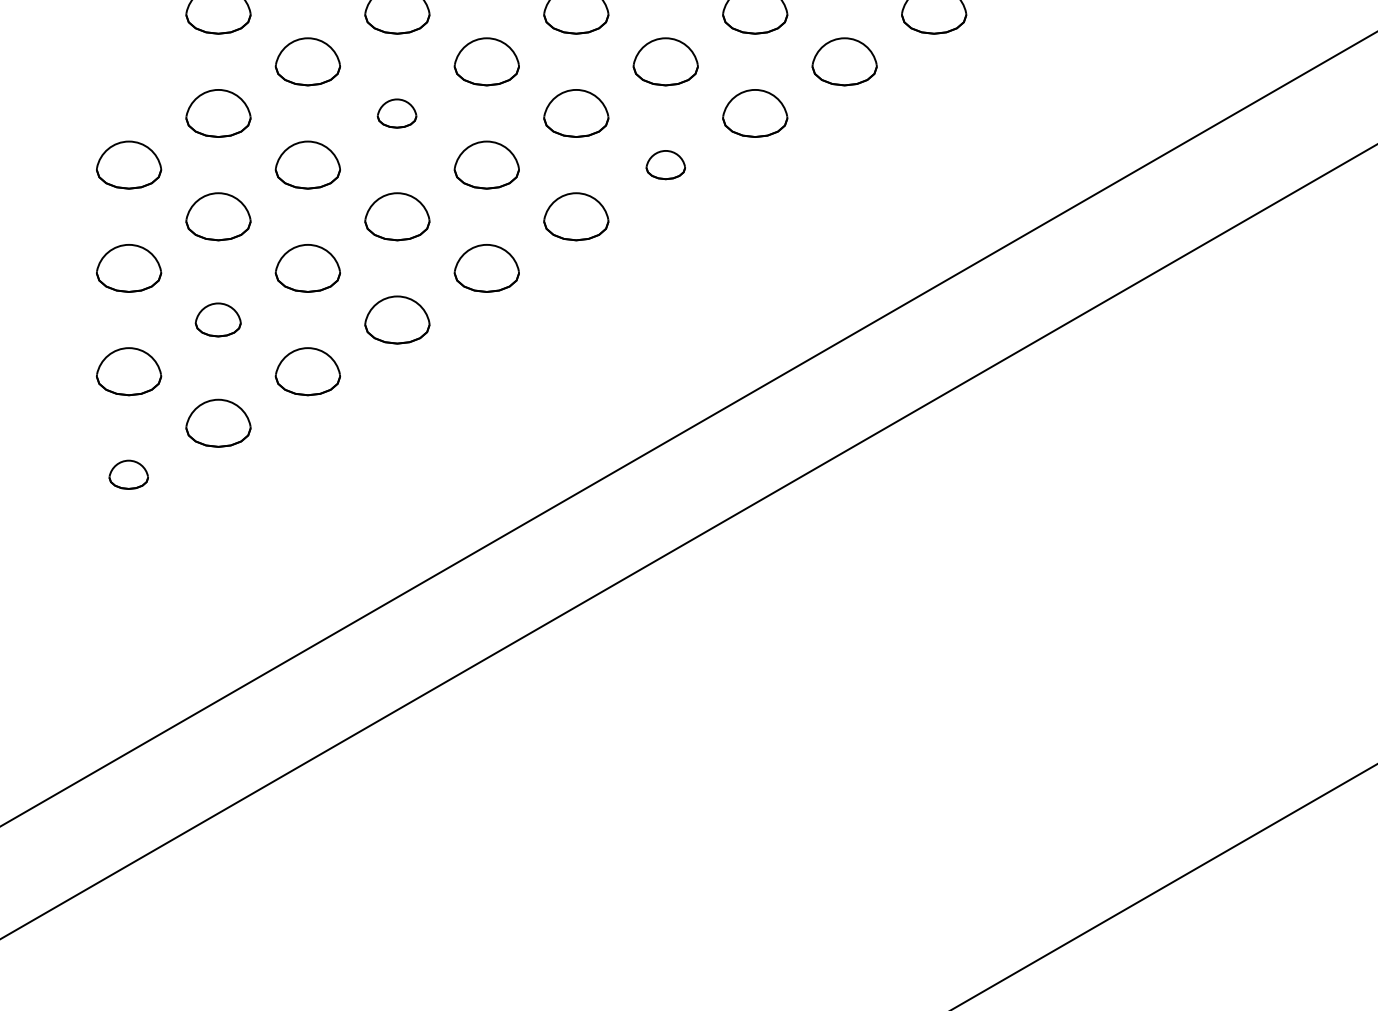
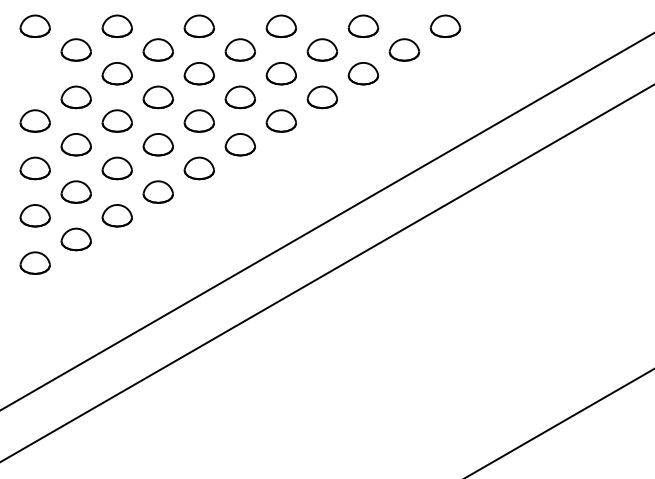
part: (395, 113) -> (157, 97), size x1.67
part: (665, 163) -> (281, 120), size x1.67
part: (216, 318) -> (75, 191), size x1.43
part: (127, 473) -> (34, 262), size x1.67

